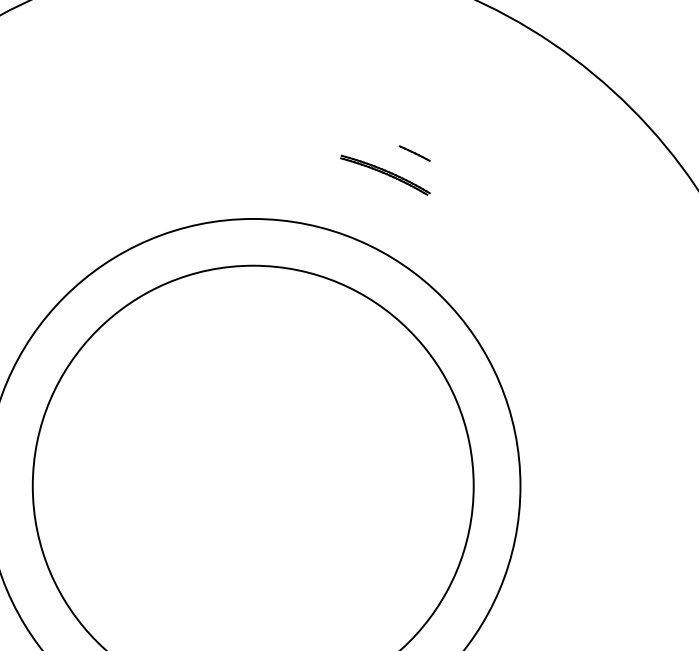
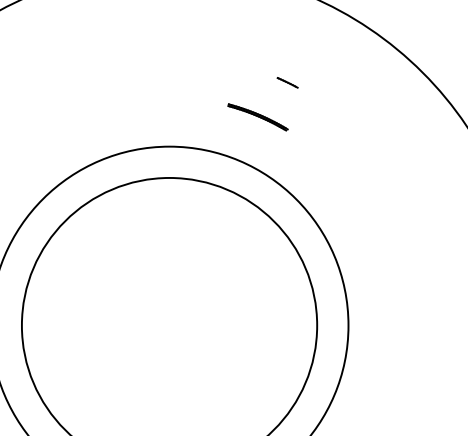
line: (414, 153) -> (287, 82), moved

